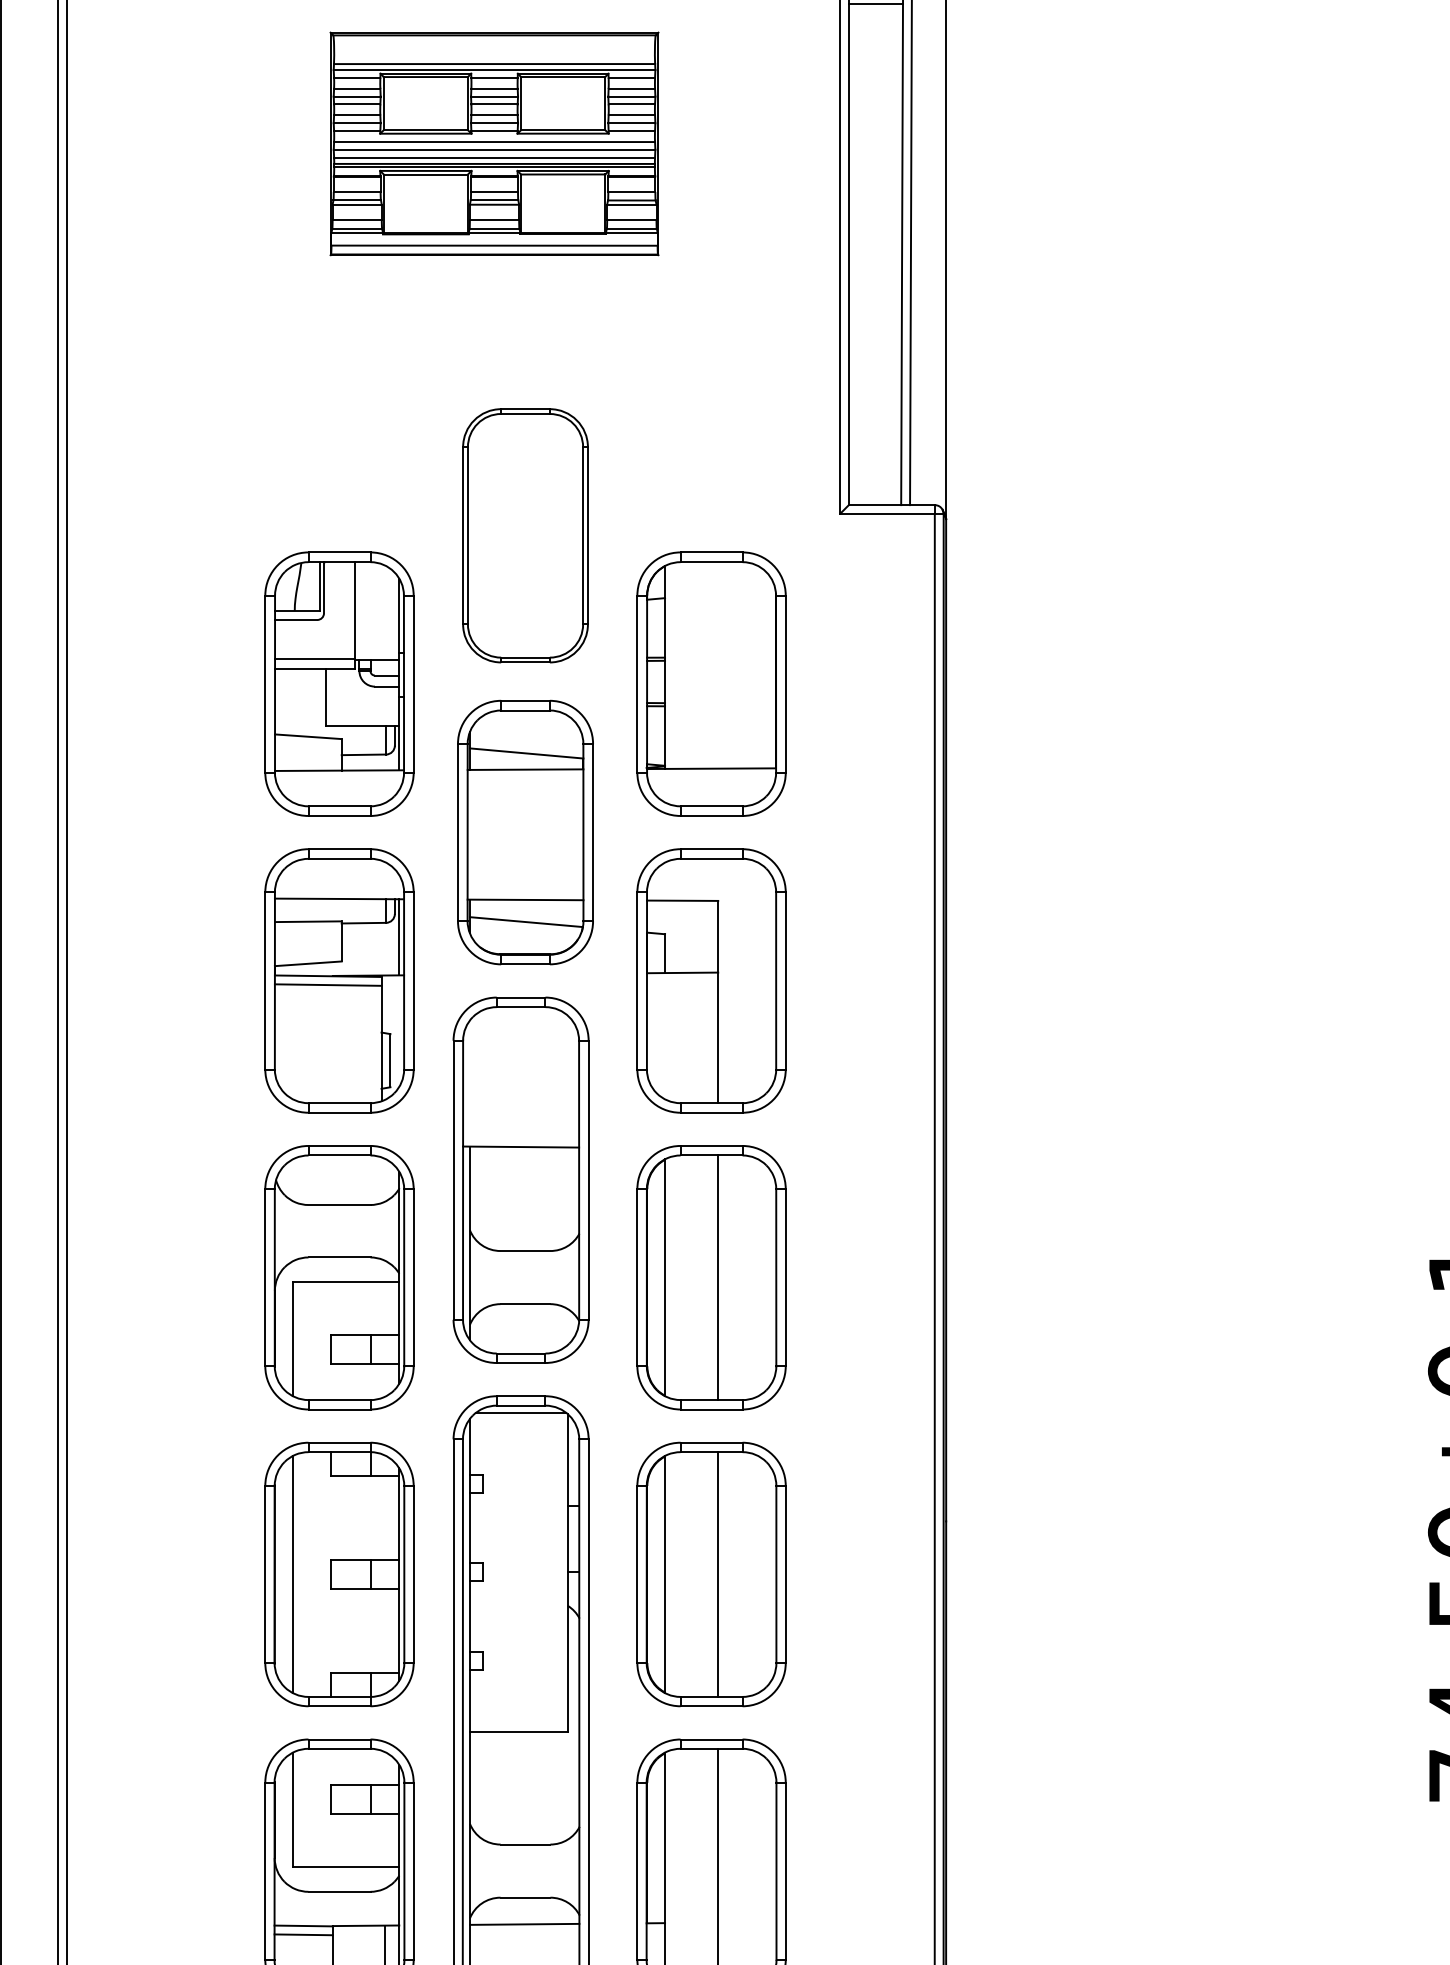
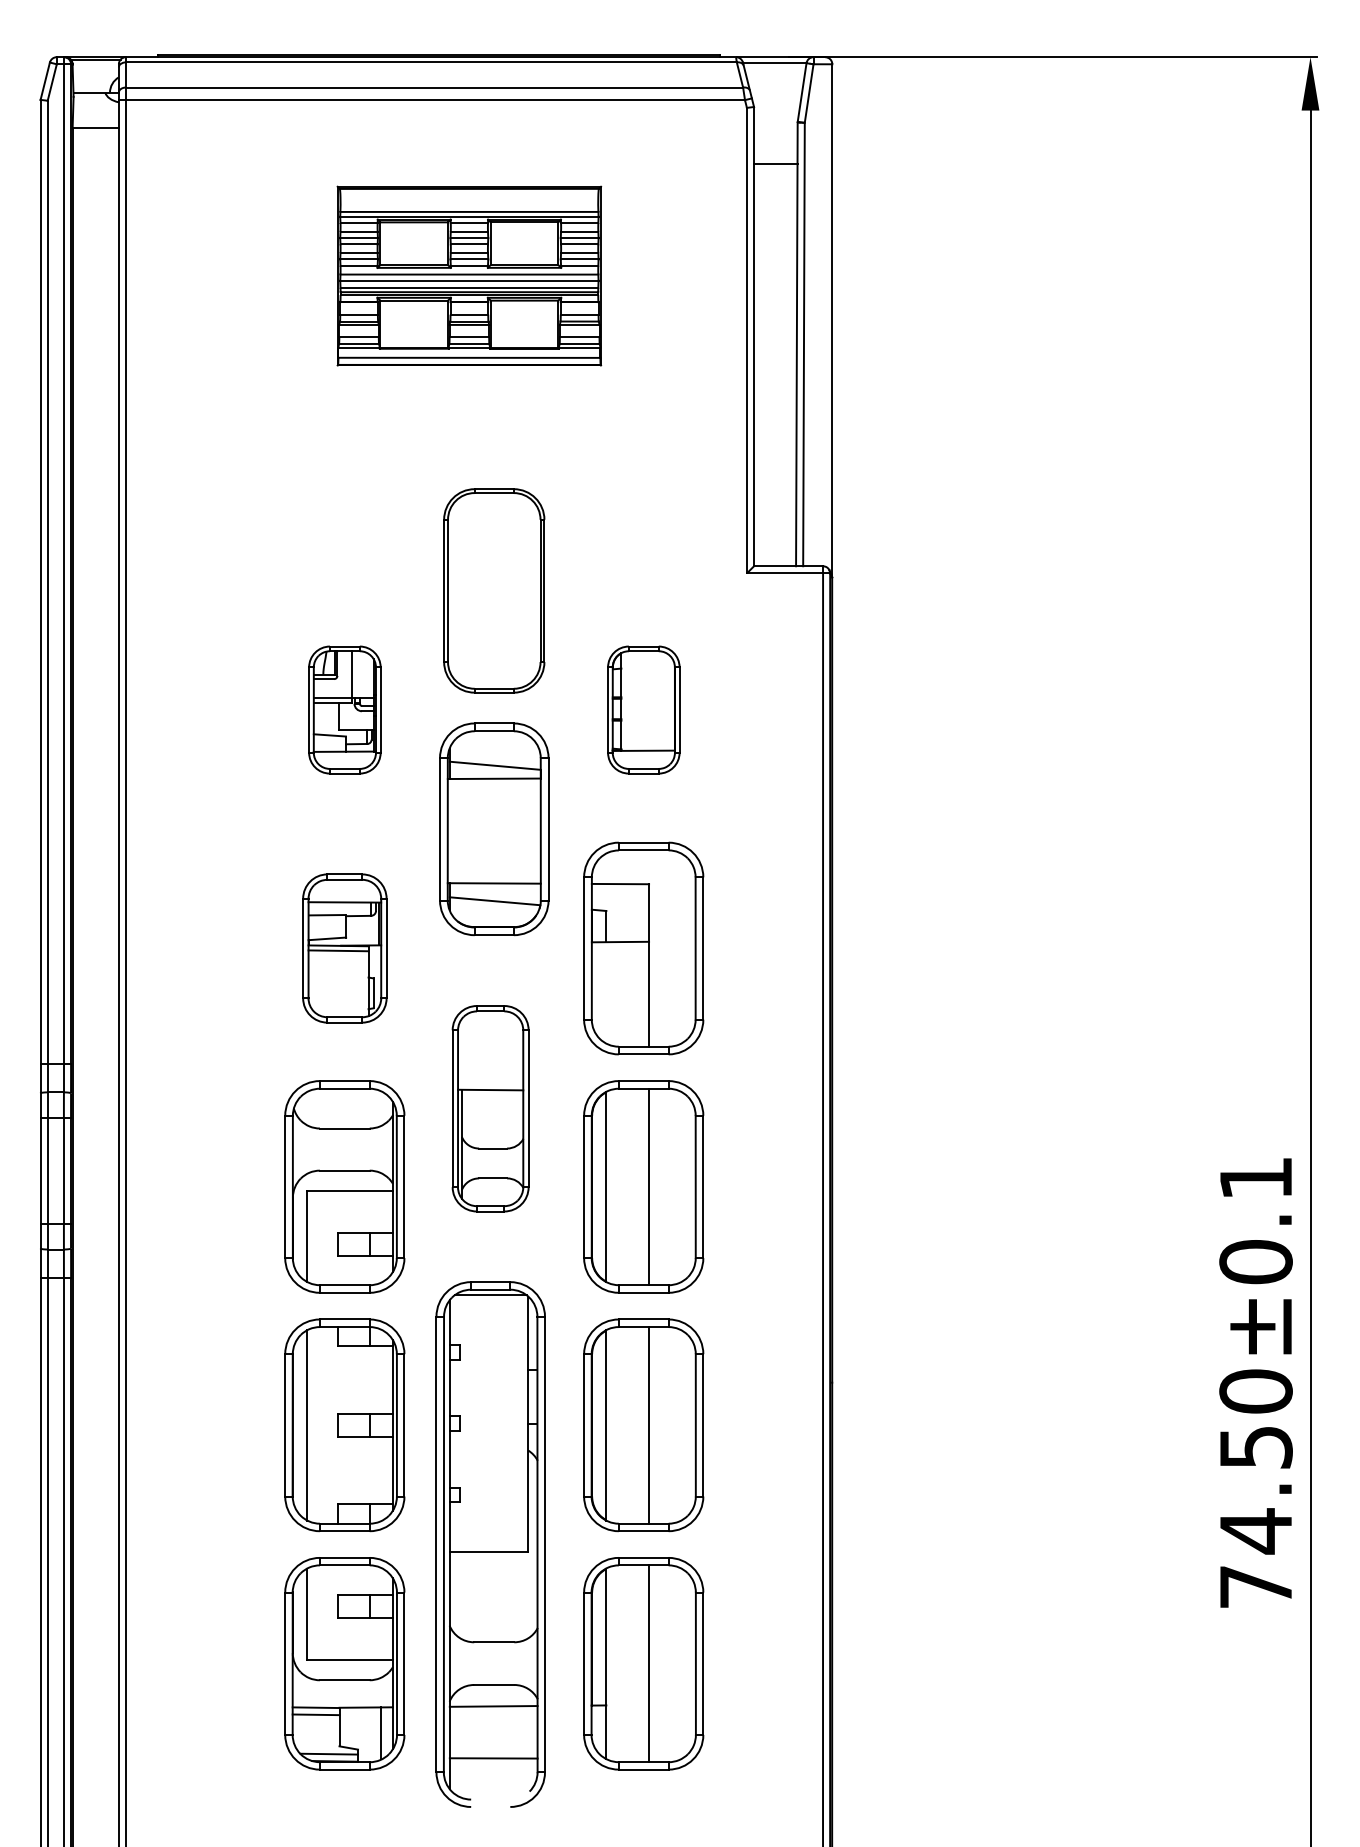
part: (339, 683) -> (344, 709), size x0.6
part: (711, 683) -> (643, 709), size x0.6
part: (339, 980) -> (344, 948), size x0.7
part: (520, 1180) -> (490, 1108), size x0.7

